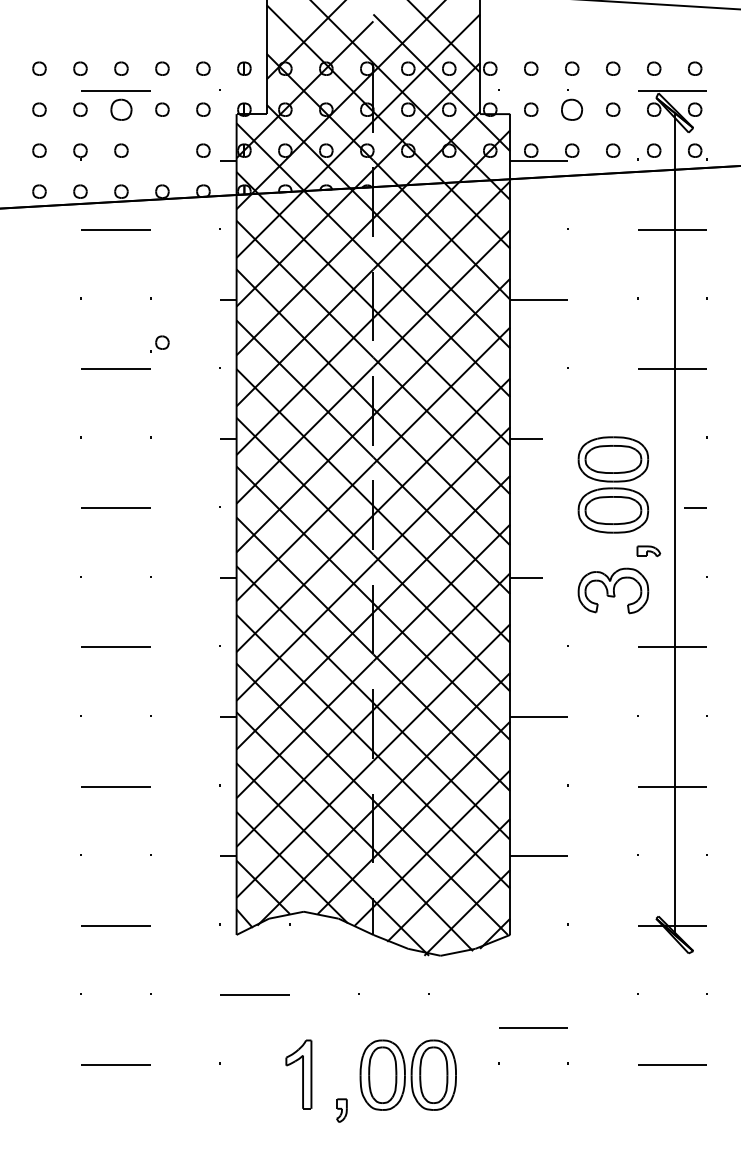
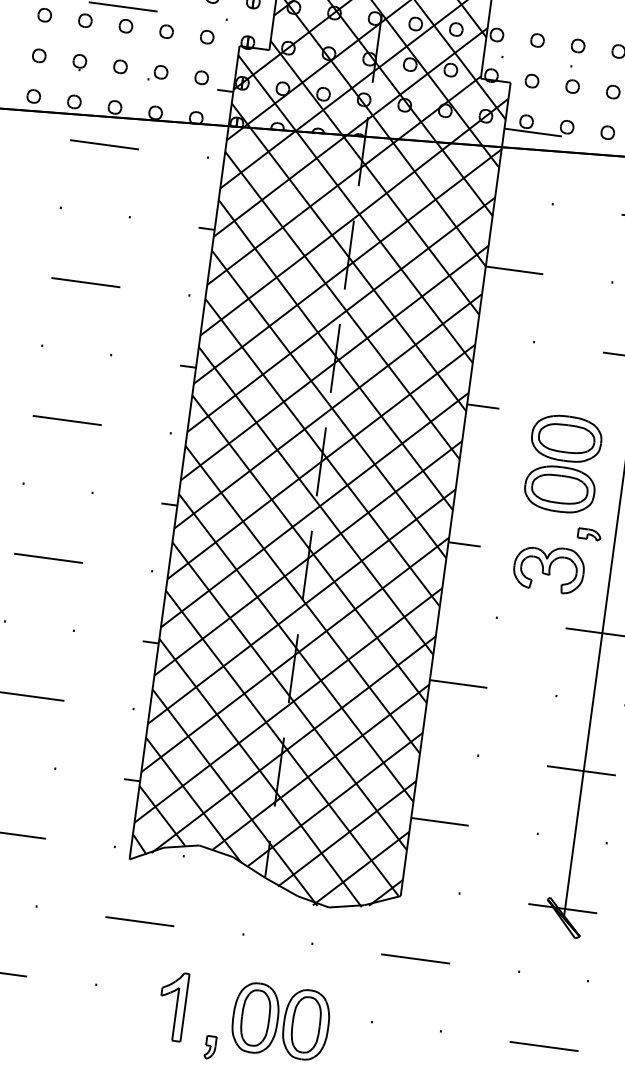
part: (121, 109) -> (126, 26), size x0.62
part: (572, 109) -> (573, 86), size x0.62
part: (159, 343) -> (158, 72), moved
line: (533, 1027) -> (415, 958), moved

